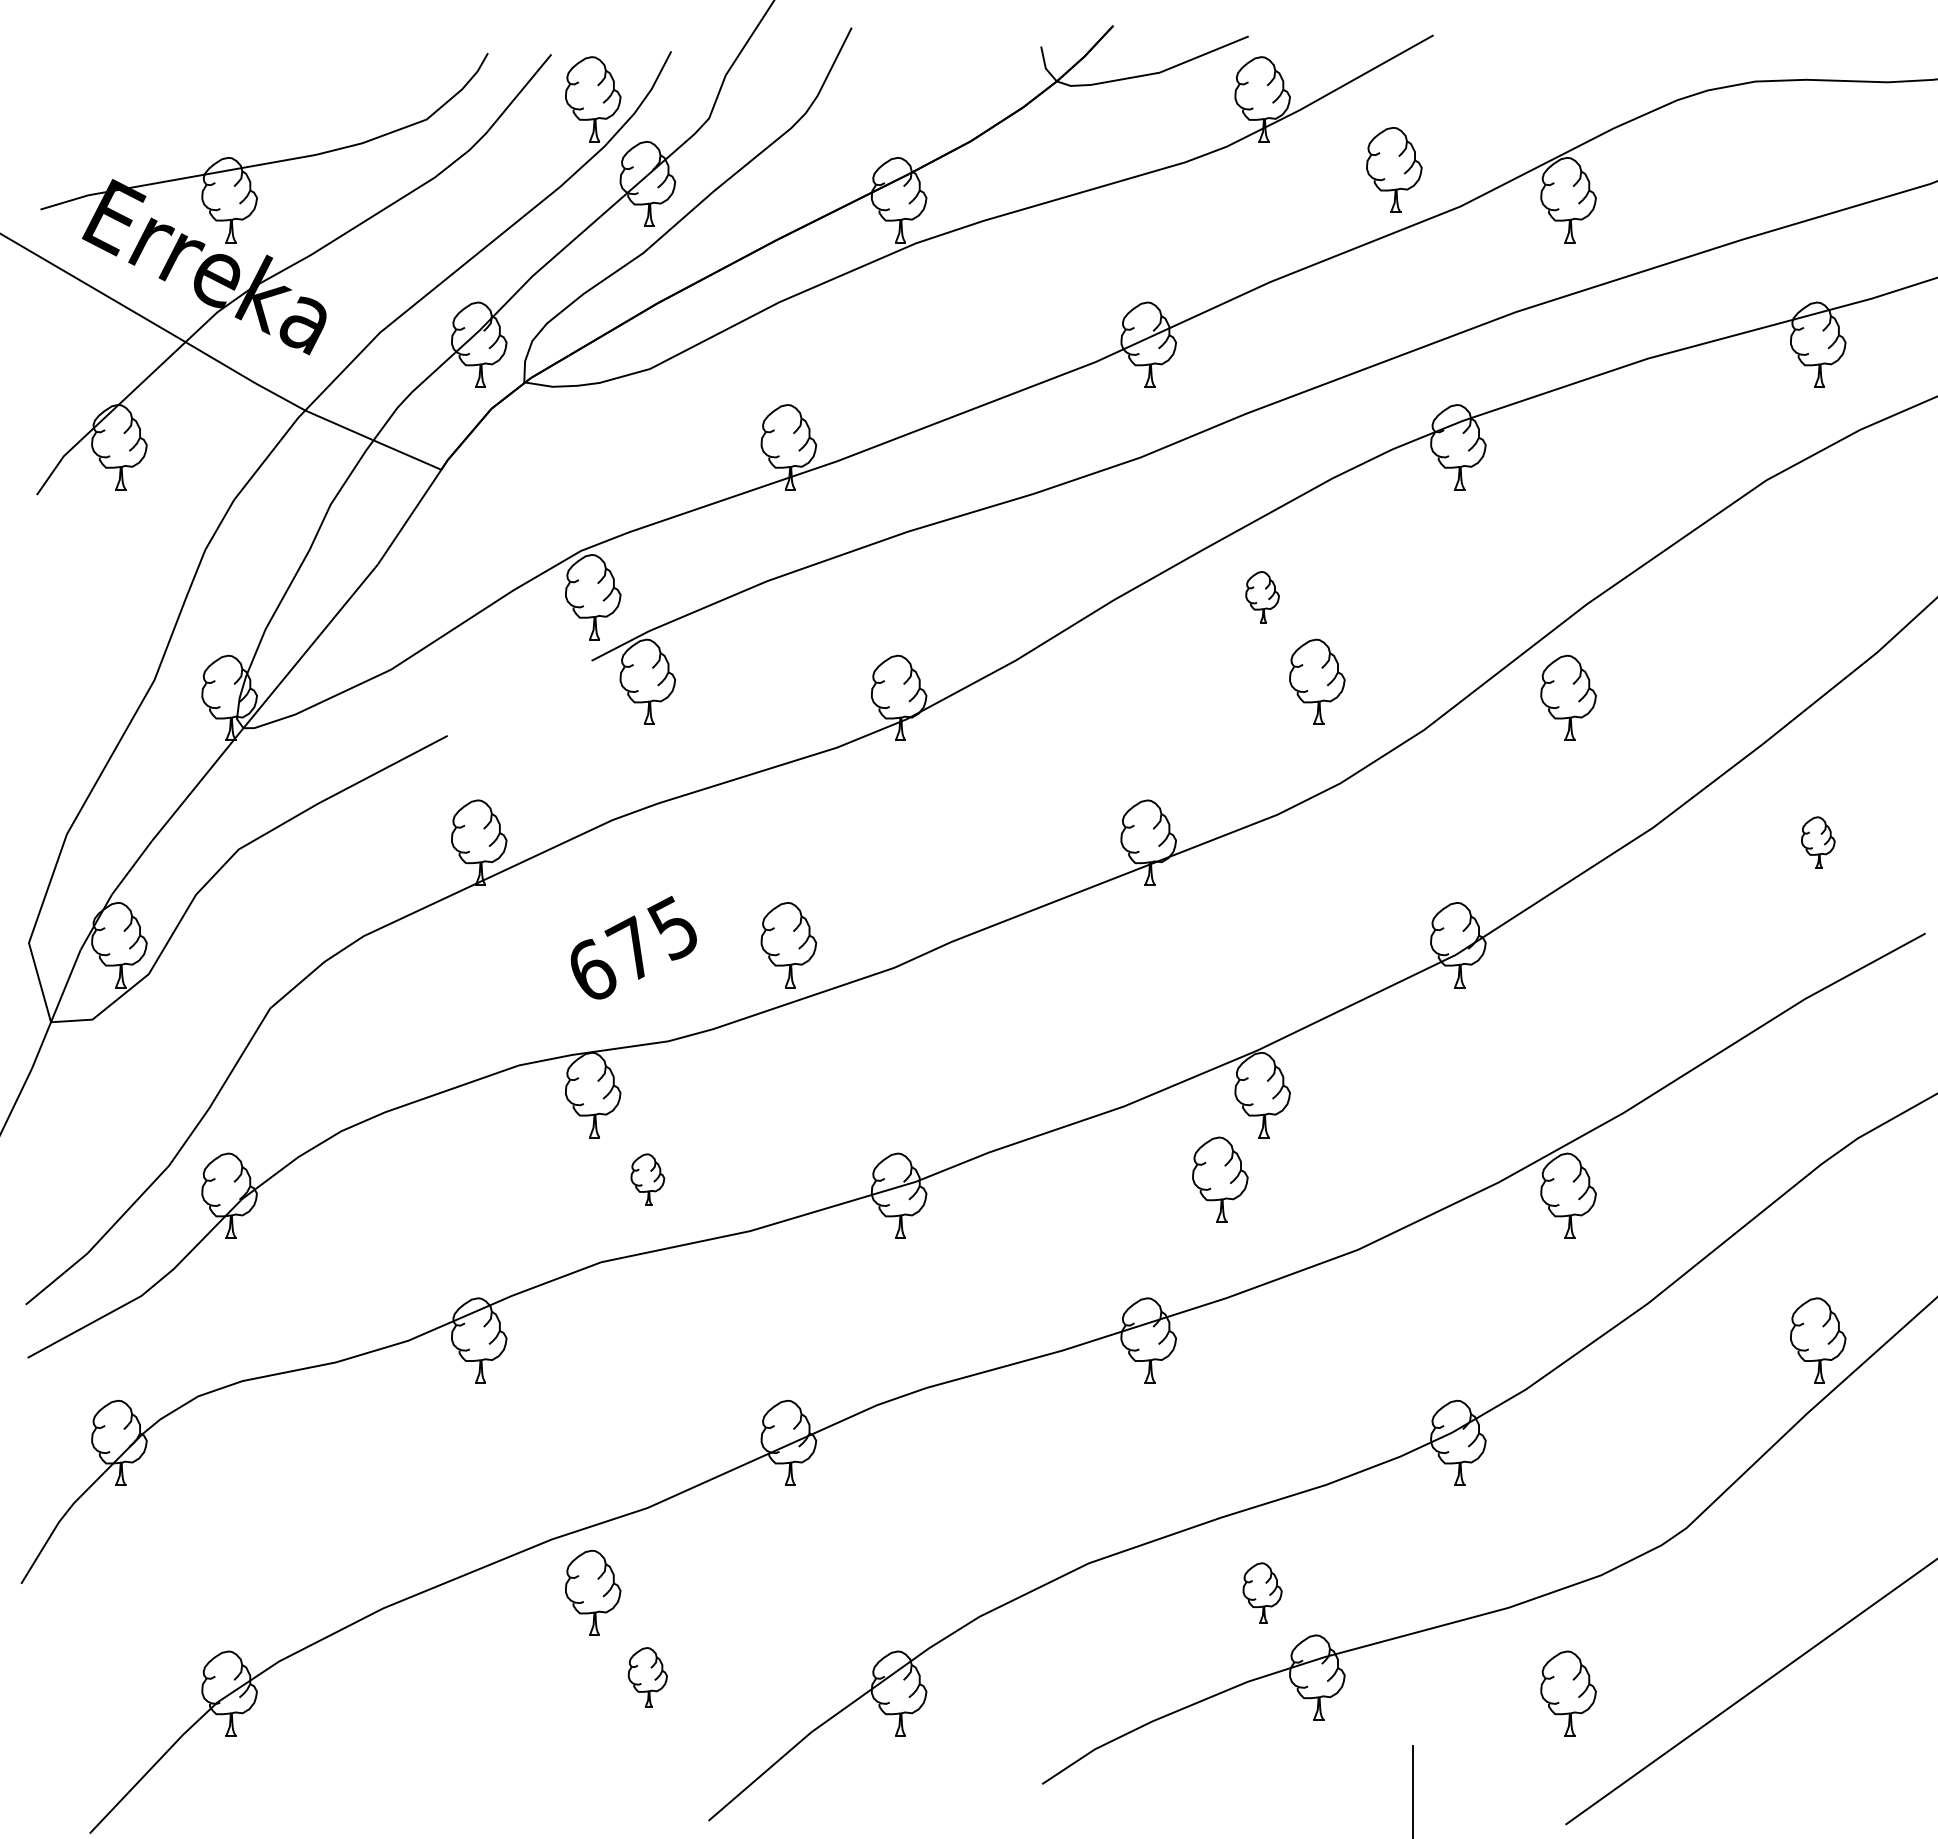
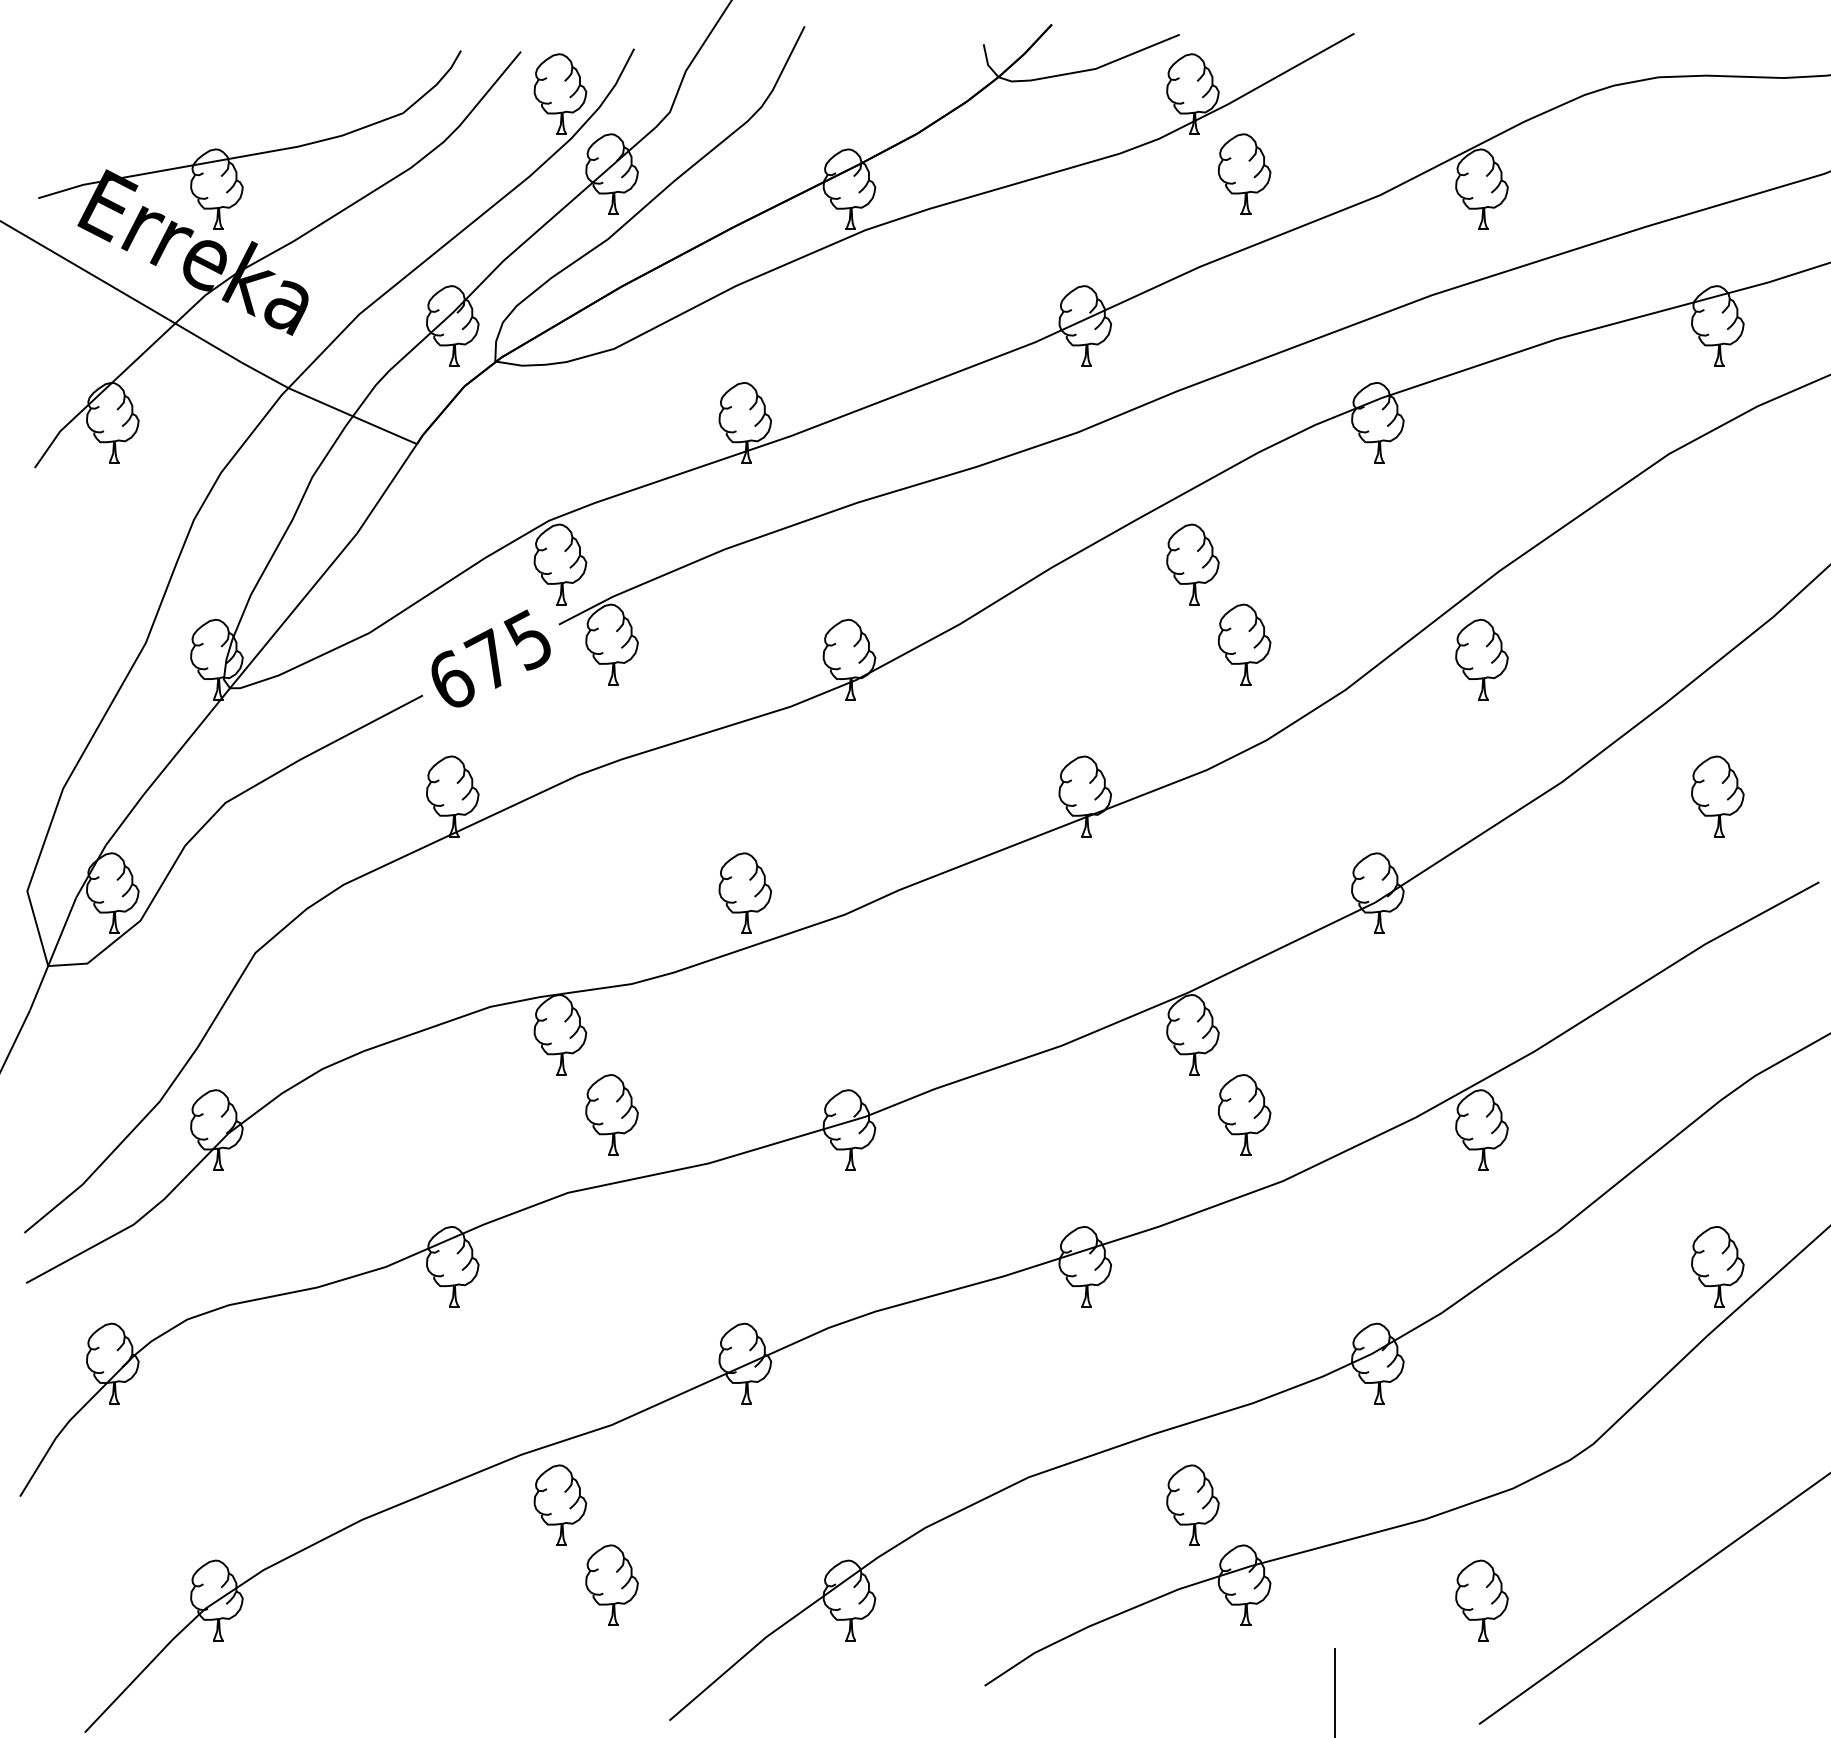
part: (1394, 169) -> (1244, 173), moved
part: (1262, 597) -> (1192, 564), size x1.67
part: (1818, 842) -> (1718, 796), size x1.67
text: (633, 947) -> (490, 658), moved
part: (647, 1179) -> (611, 1114), size x1.67
part: (1220, 1179) -> (1244, 1114), moved
part: (1262, 1592) -> (1192, 1504), size x1.43
part: (647, 1677) -> (611, 1585), size x1.43

